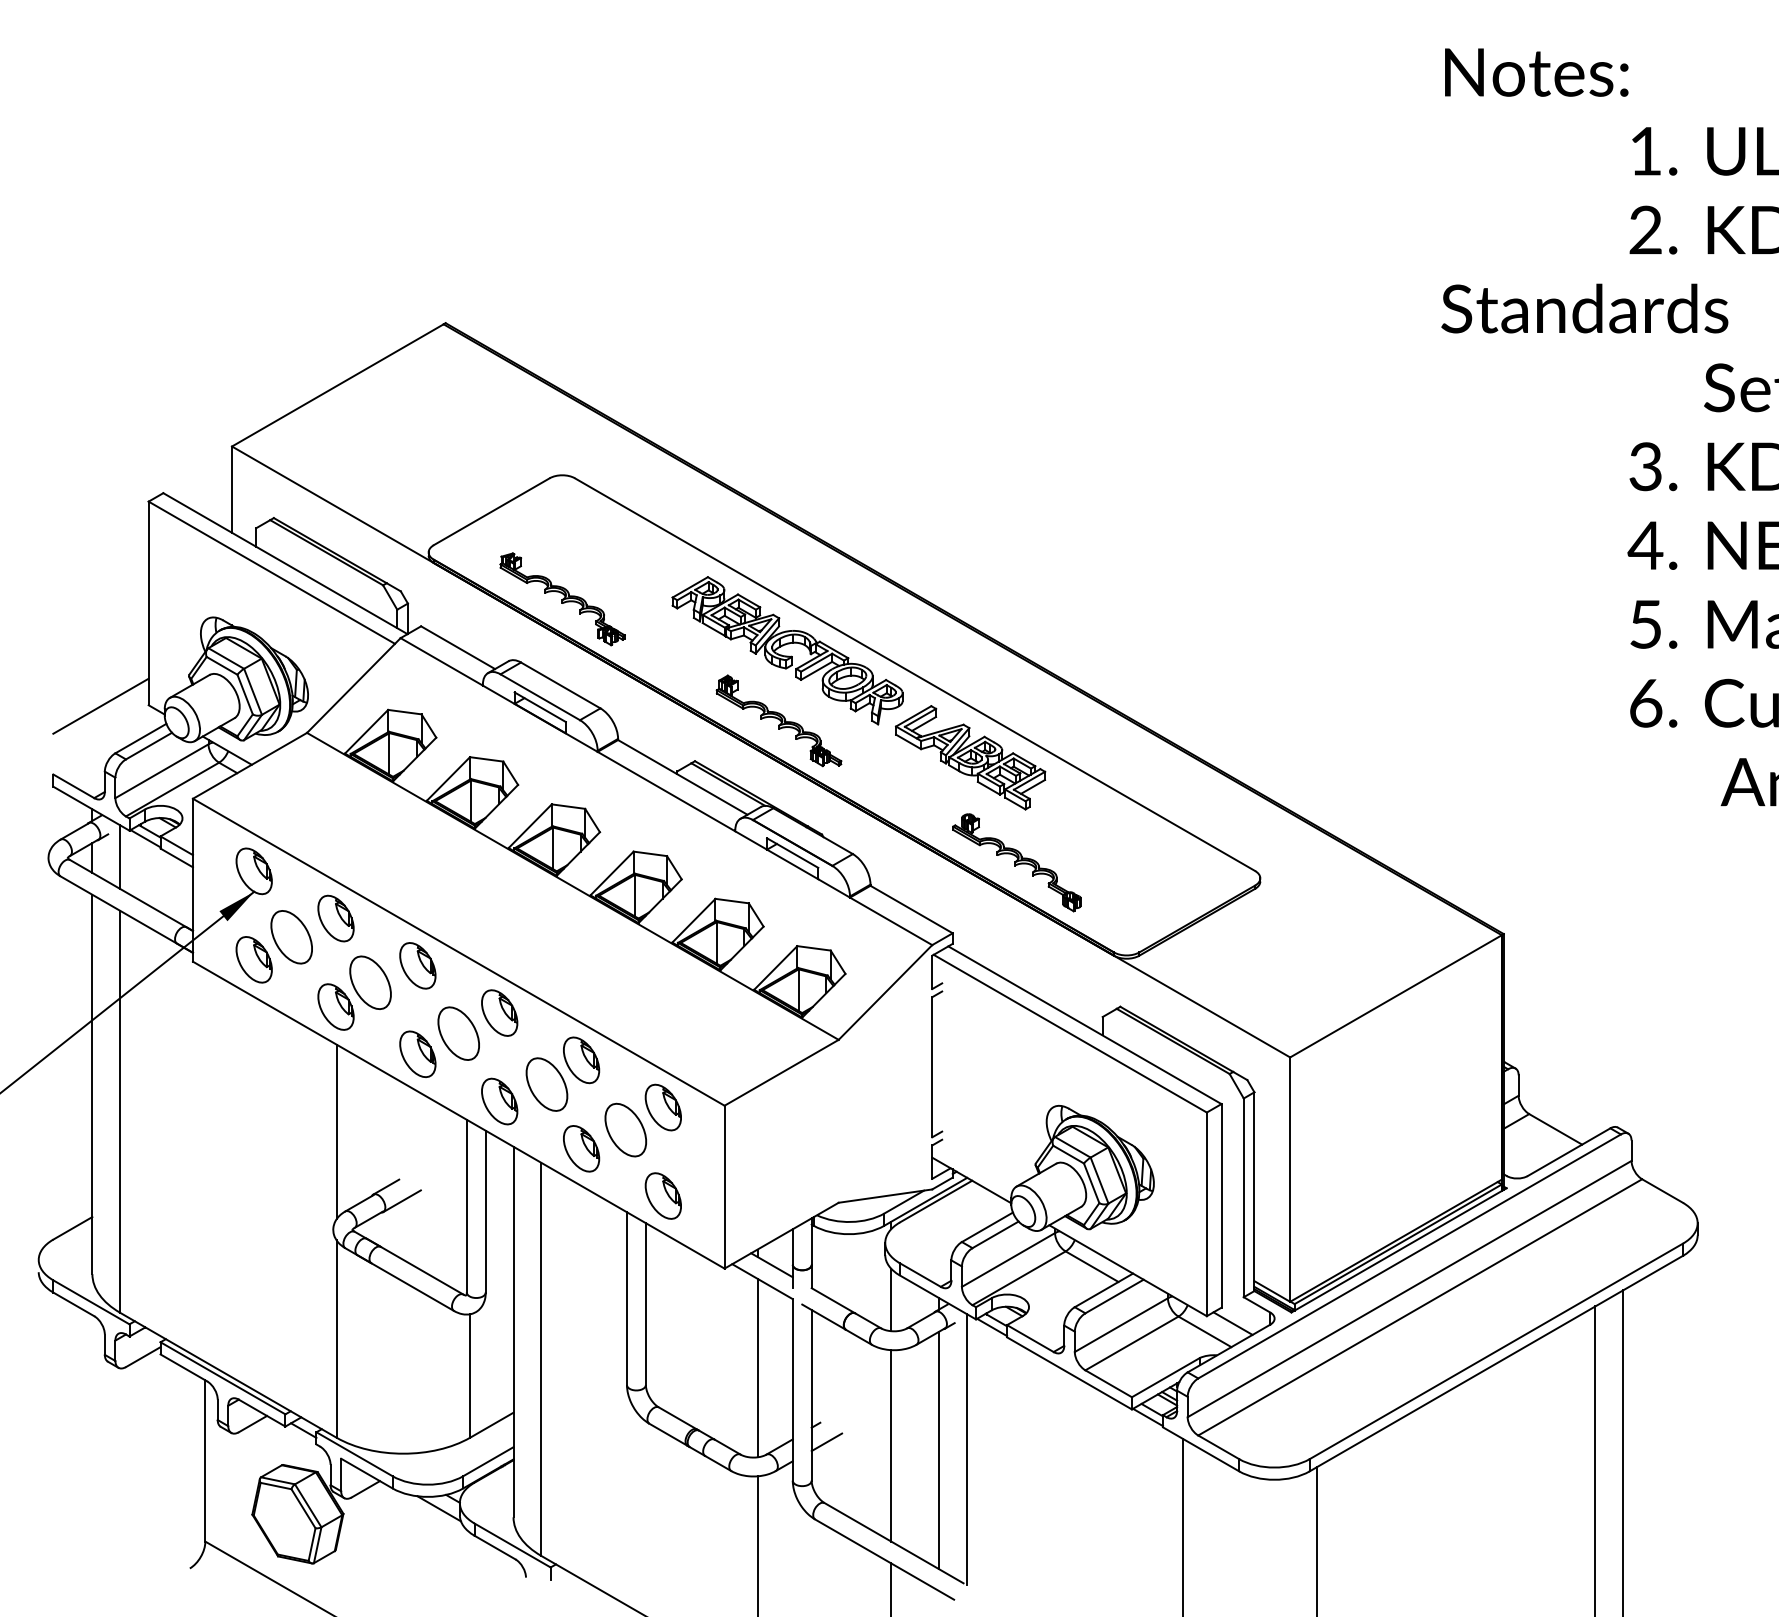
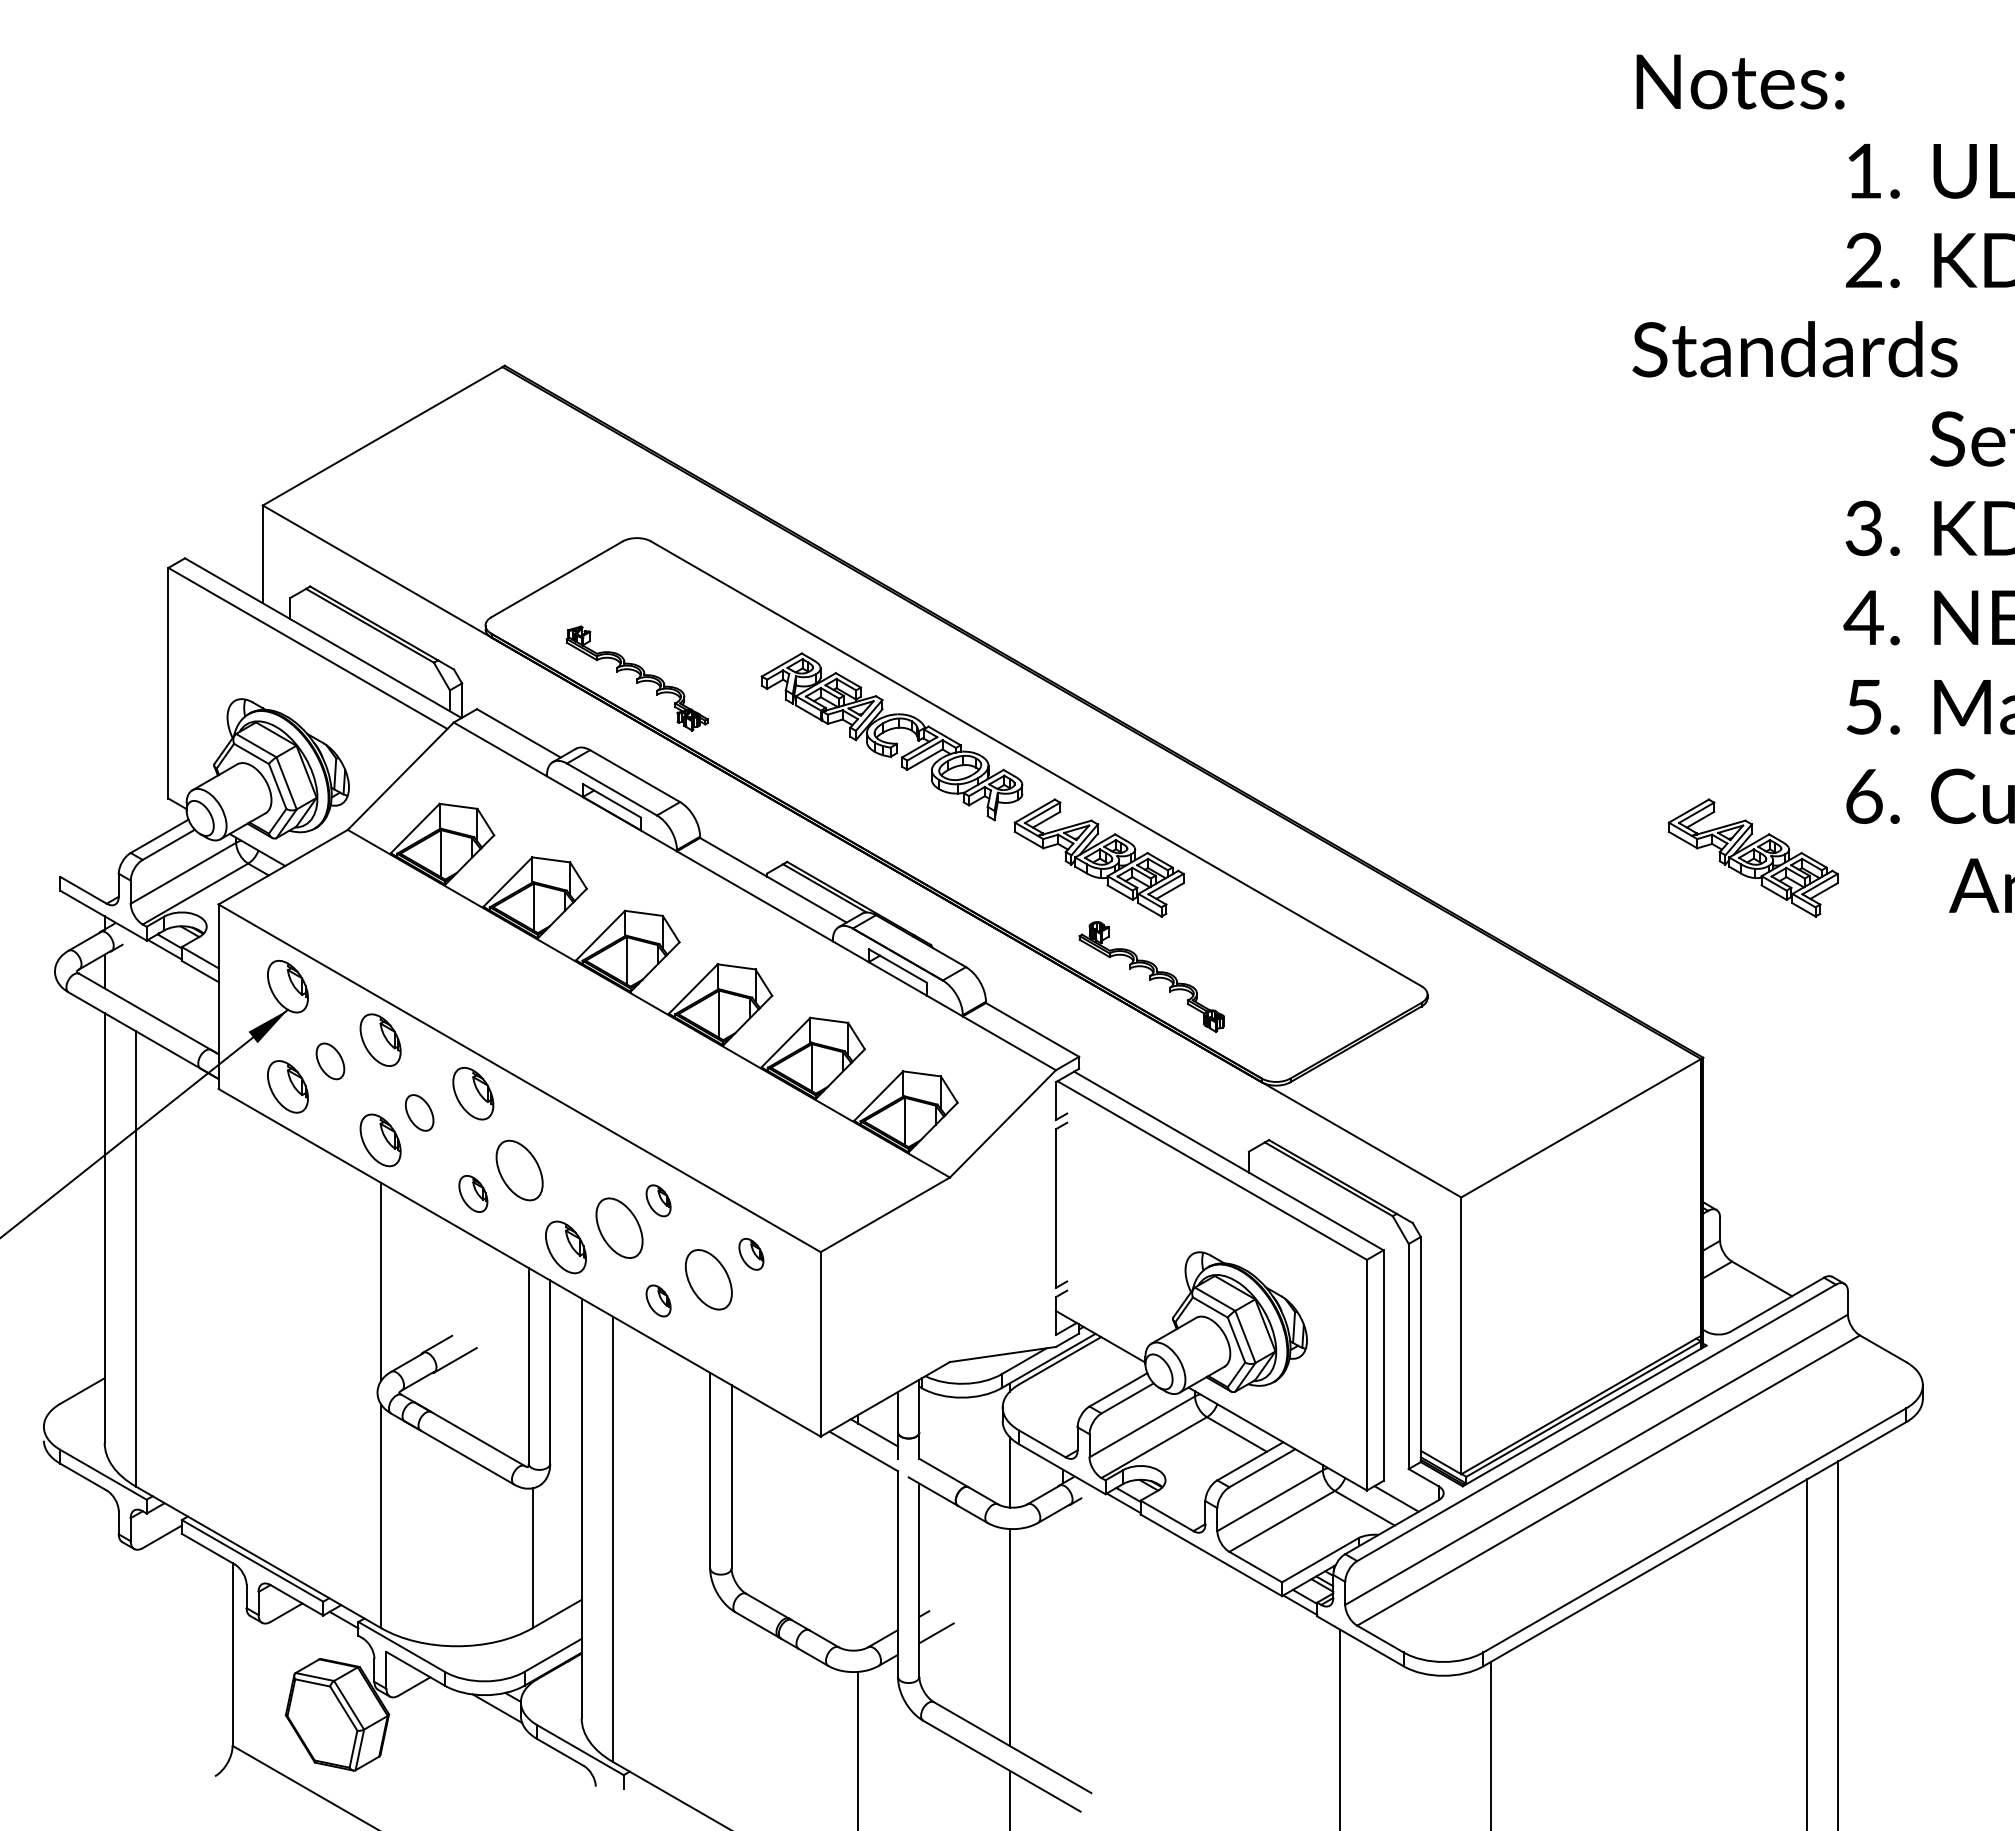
line: (101, 706) -> (114, 799), removed
part: (779, 721) -> (882, 816), removed
part: (1547, 757) -> (1752, 857), added
line: (119, 857) -> (135, 970), removed
part: (291, 937) -> (330, 1061), size x0.6
part: (370, 982) -> (419, 1112), size x0.6
part: (499, 1012) -> (565, 1146), removed
part: (418, 1053) -> (473, 1193), size x0.7
part: (581, 1060) -> (658, 1200), size x0.6
part: (663, 1107) -> (751, 1254), size x0.6
part: (581, 1148) -> (658, 1300), size x0.6
part: (663, 1196) -> (751, 1354), removed
line: (757, 1368) -> (858, 1549), removed
line: (966, 1449) -> (1094, 1641), removed
line: (938, 1450) -> (1063, 1642), removed

